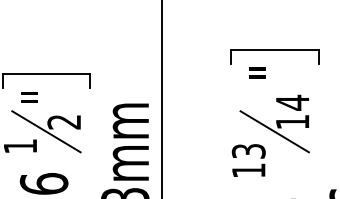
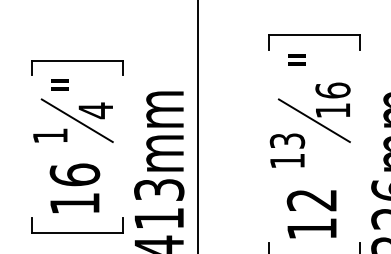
text: (292, 102) -> (332, 90), 14 -> 16
text: (63, 121) -> (95, 110), 2 -> 4

